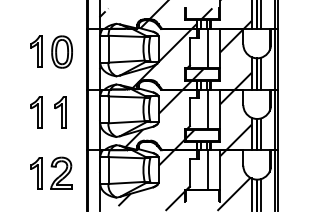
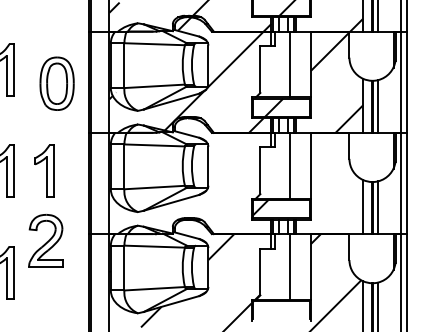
part: (61, 51) -> (56, 82), moved
hatch: (141, 119) -> (179, 182), removed
hatch: (235, 119) -> (336, 182), removed
part: (61, 172) -> (46, 239), moved

